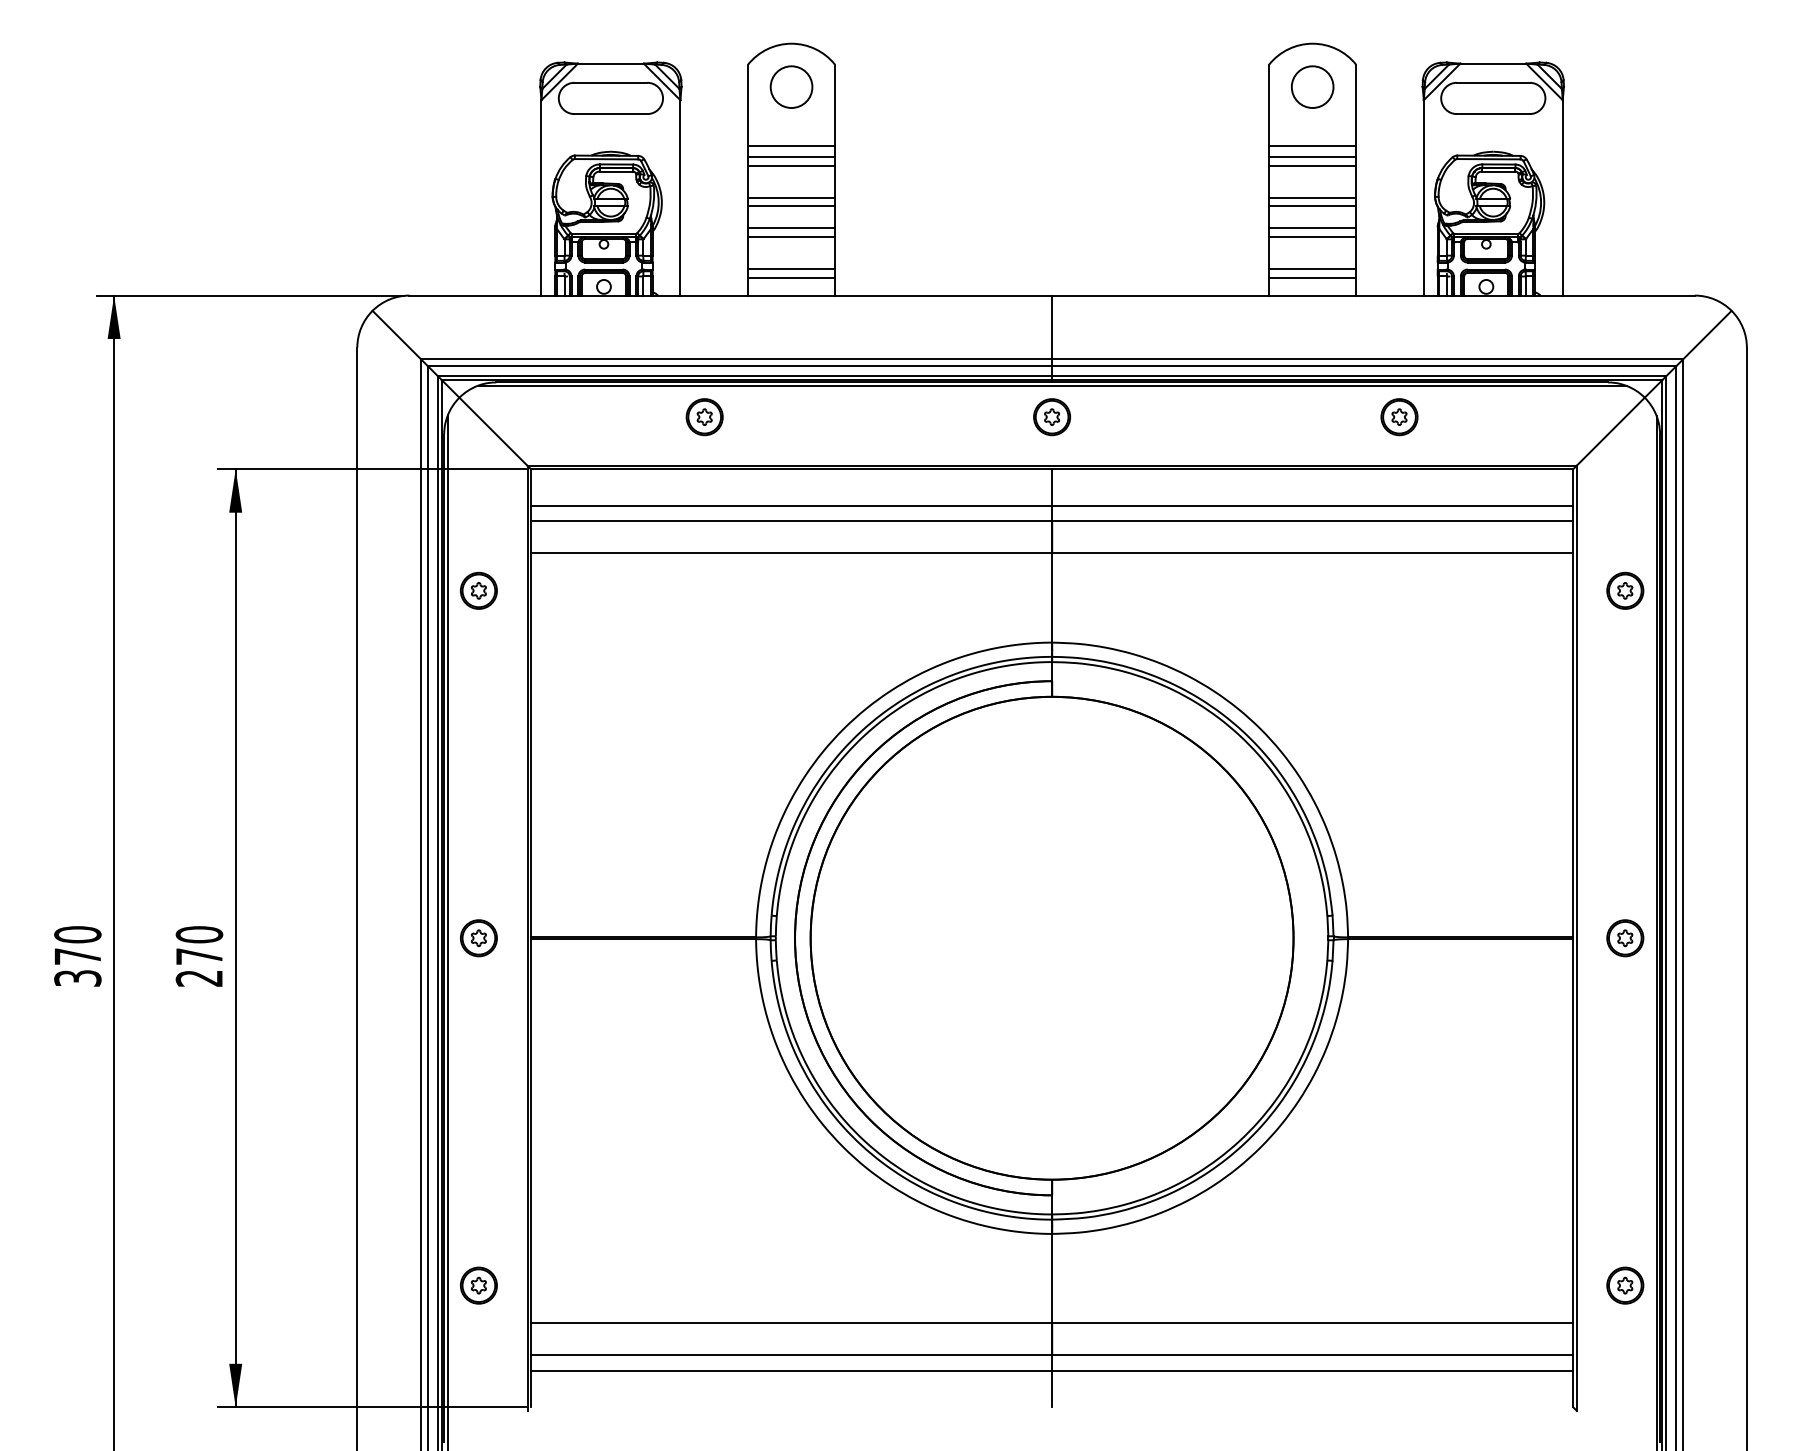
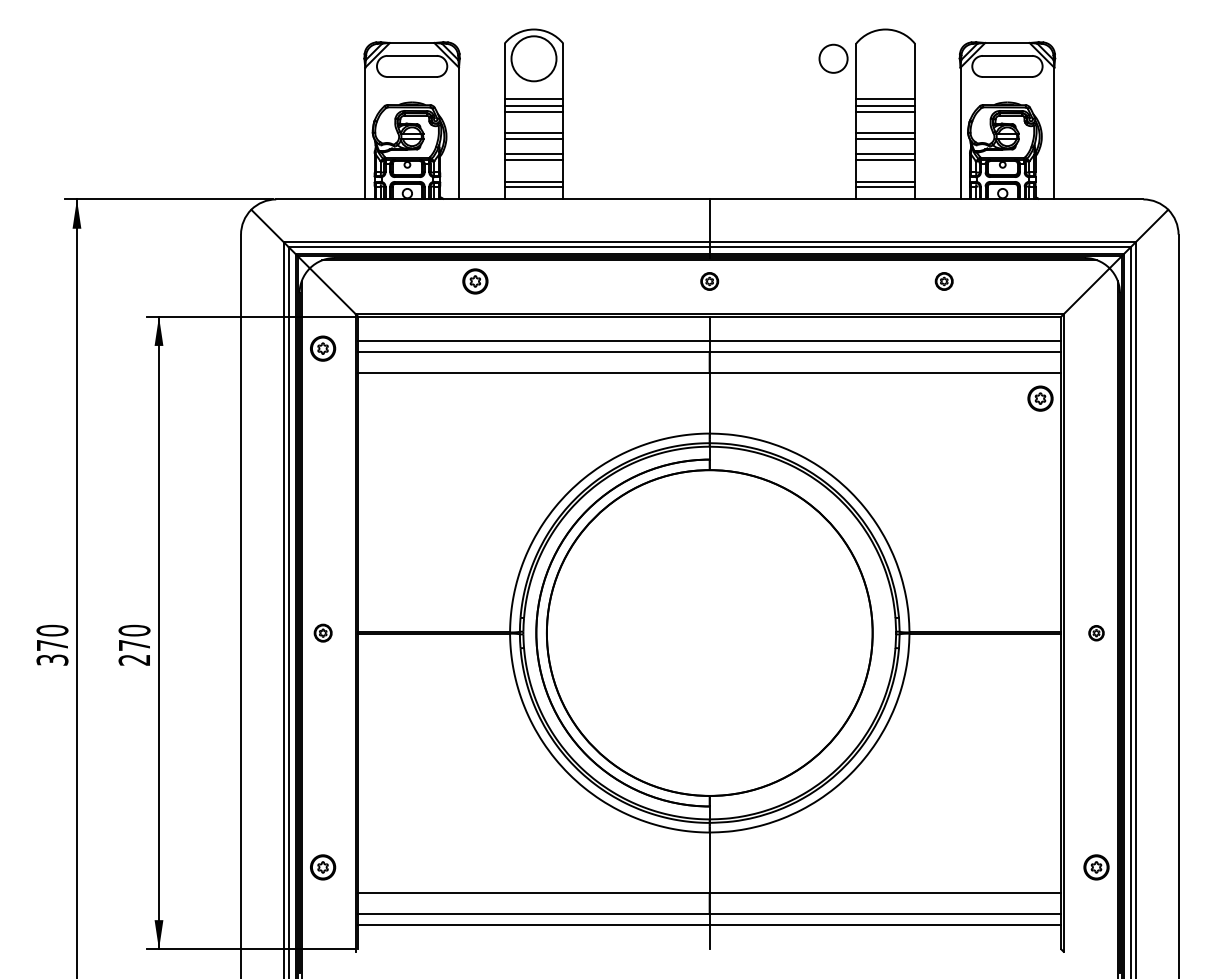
circle: (790, 86) -> (533, 58), size x1.6
circle: (1312, 86) -> (833, 58), moved
part: (1051, 417) -> (709, 281), size x0.7
part: (1400, 417) -> (944, 281), size x0.7
part: (479, 590) -> (323, 348), moved
part: (1625, 590) -> (1040, 398), moved
part: (479, 938) -> (323, 633), size x0.7
part: (1625, 938) -> (1096, 633), size x0.6

